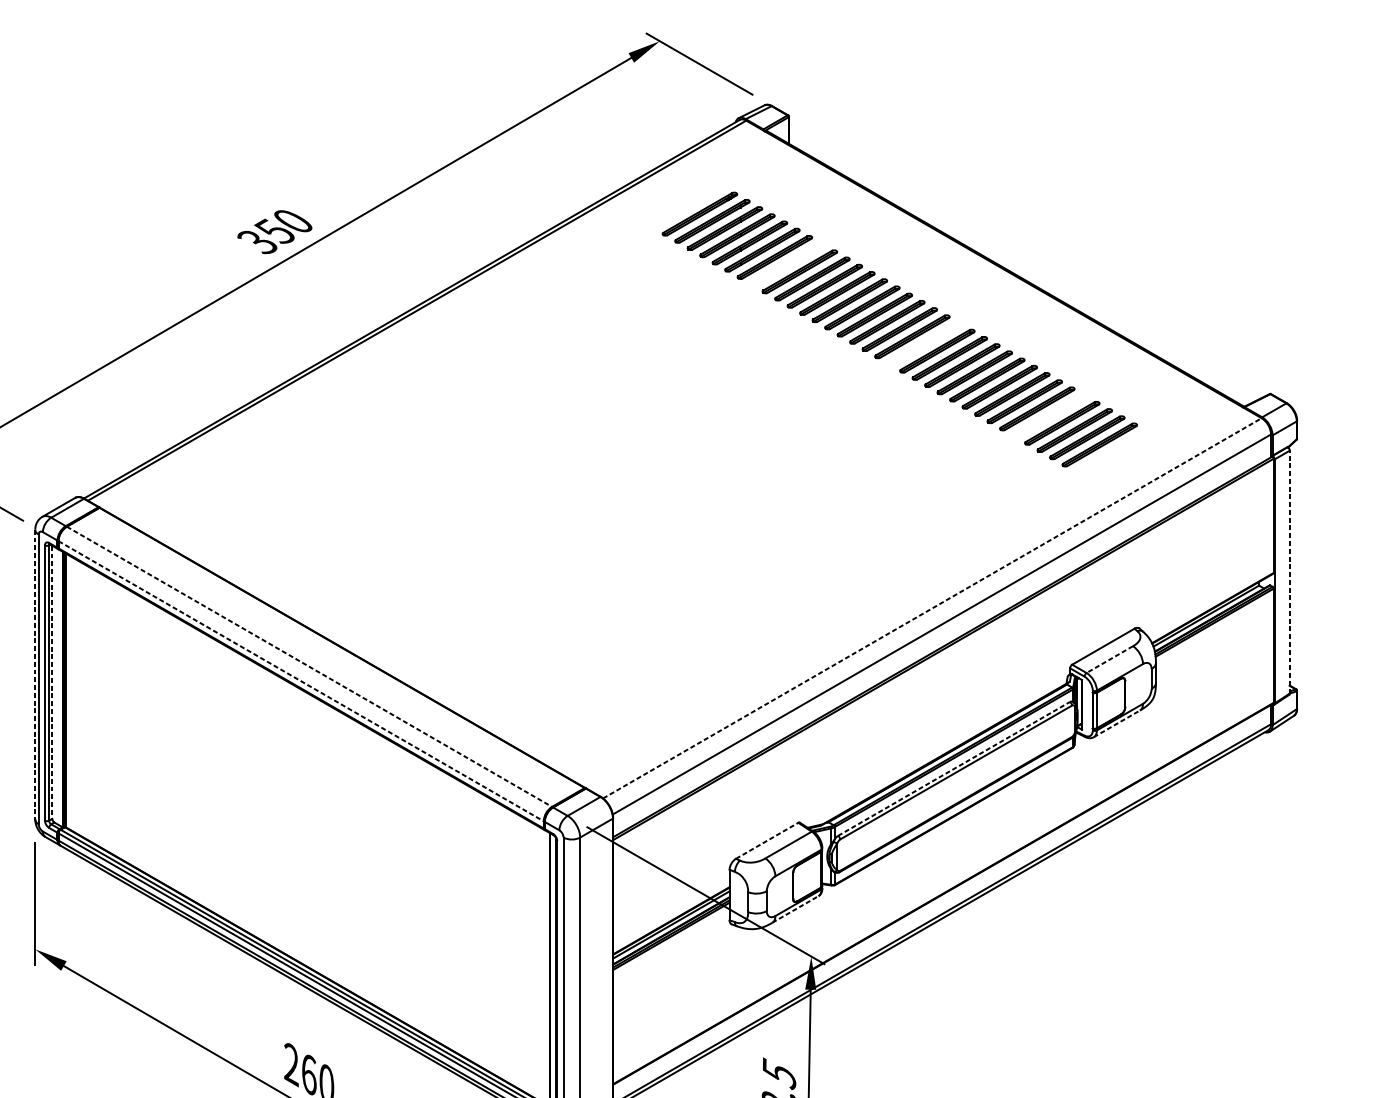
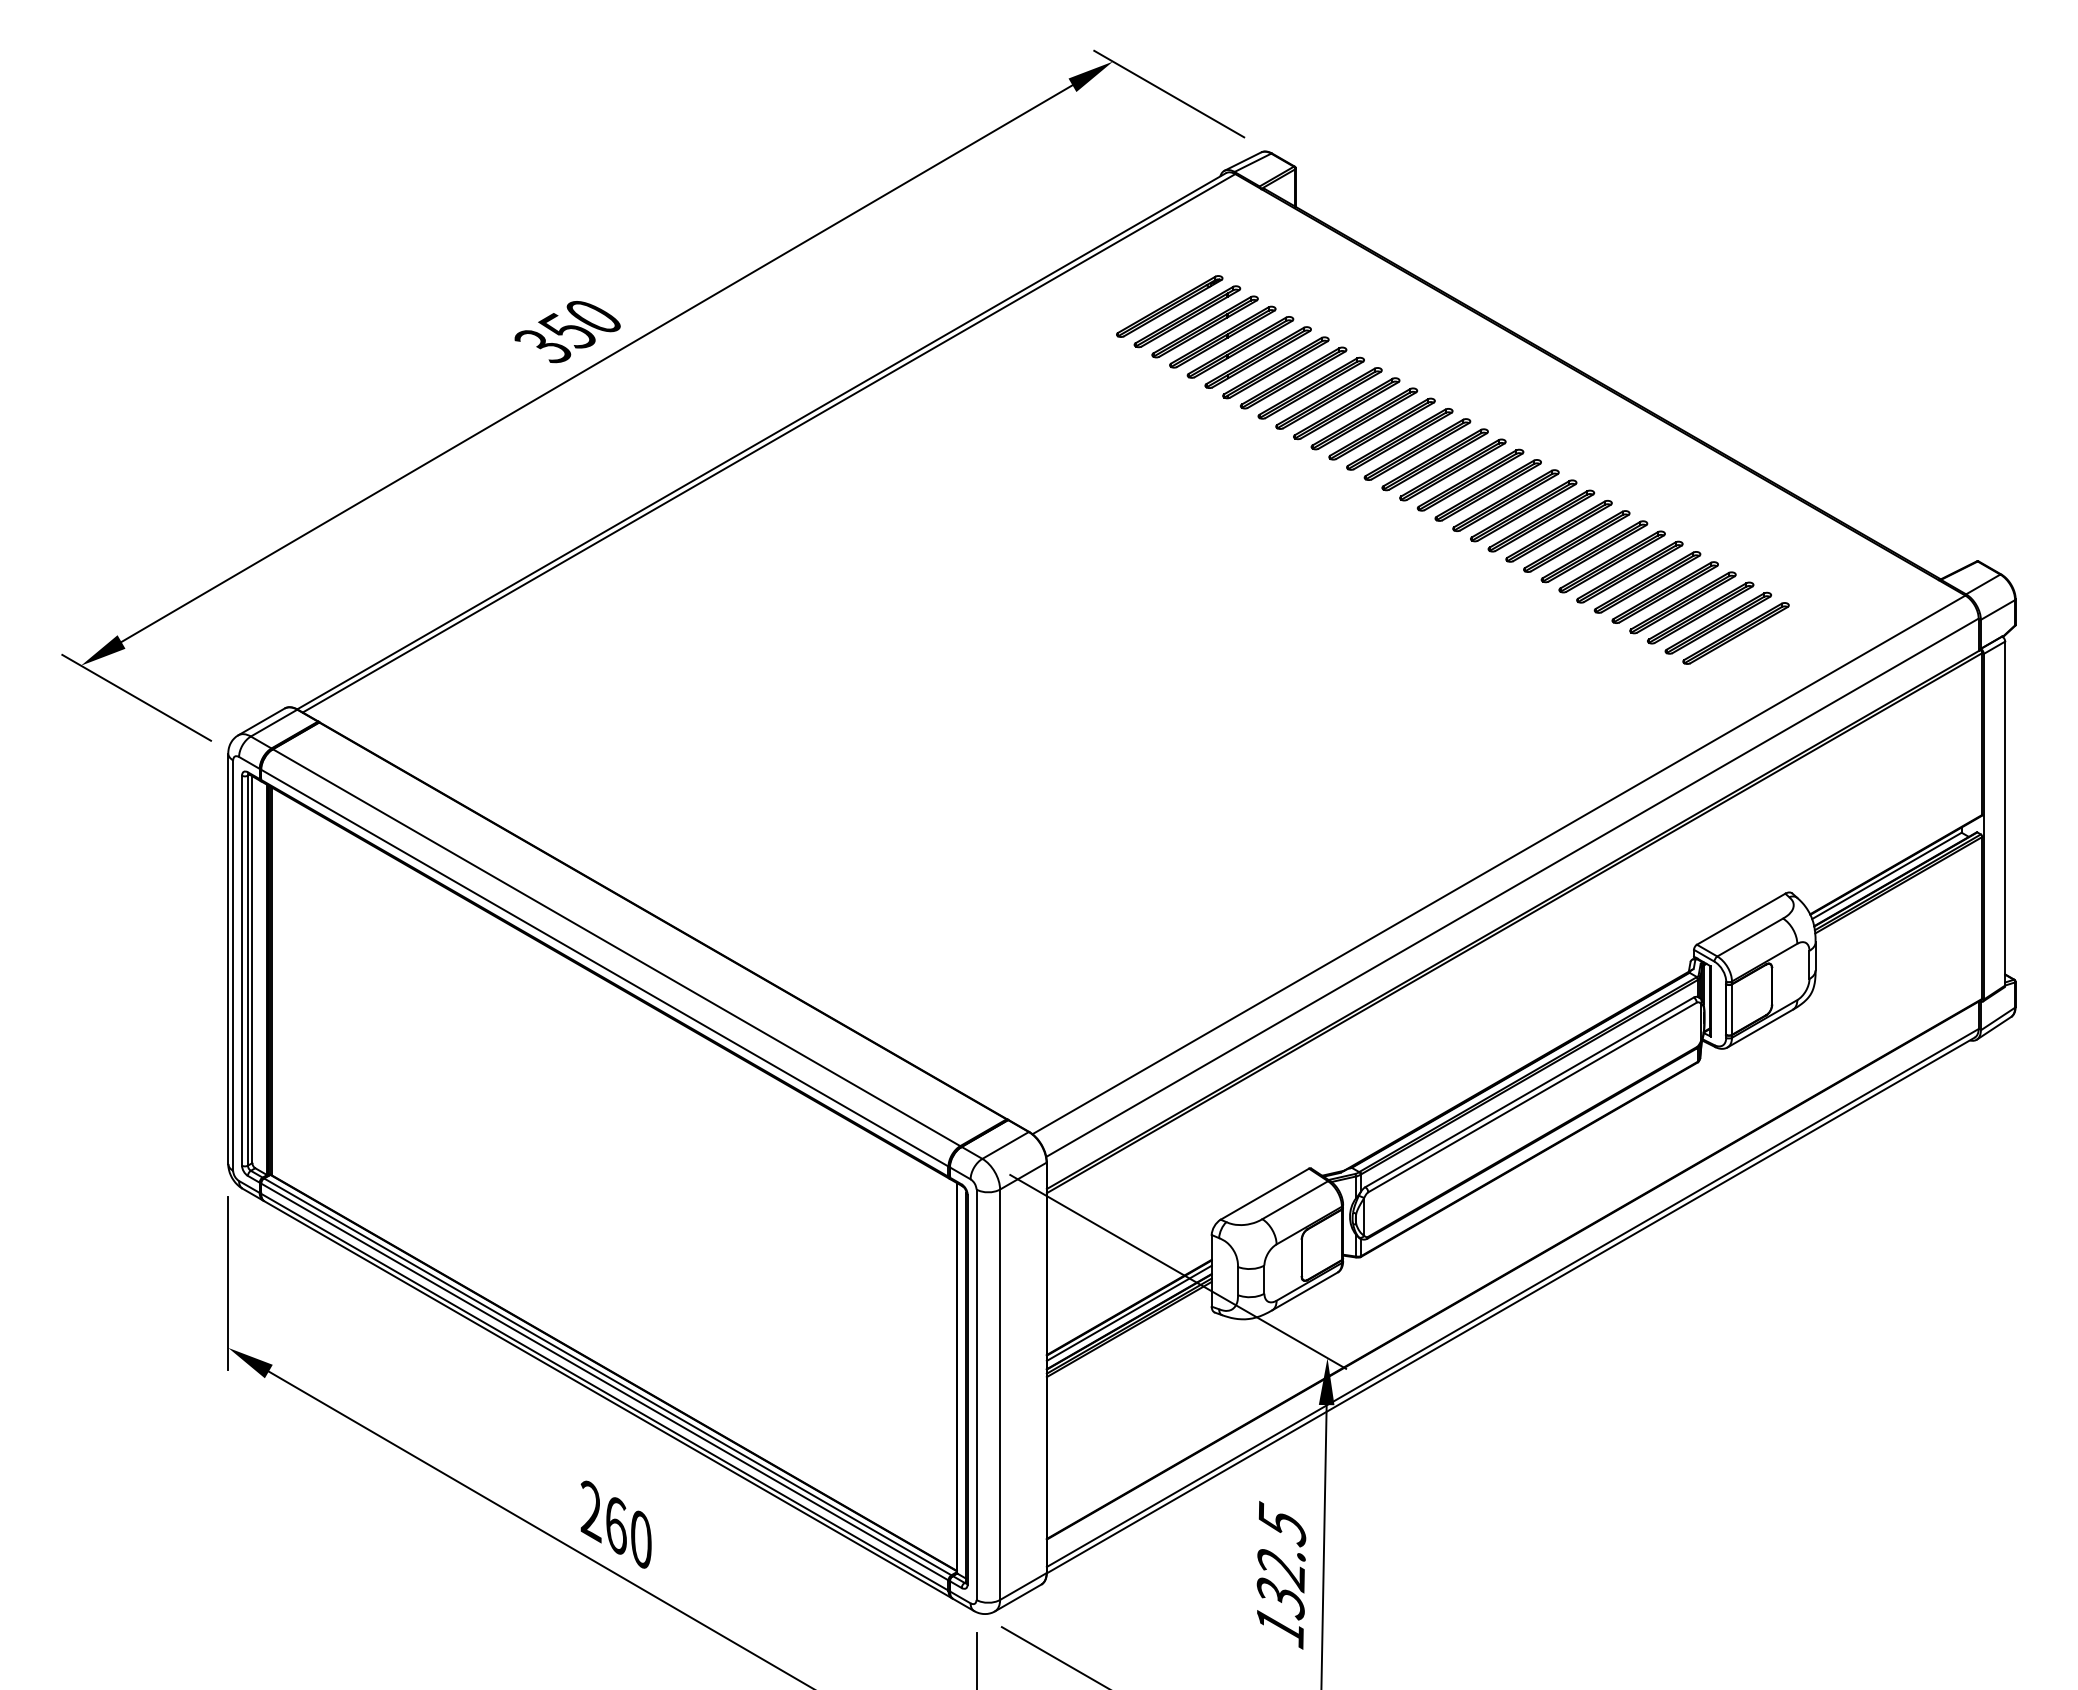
part: (787, 264) -> (1293, 377), added
part: (924, 344) -> (1487, 490), added
part: (1049, 416) -> (1664, 592), added
line: (1290, 572) -> (2005, 813), dashed -> solid
line: (932, 608) -> (1498, 864), dashed -> solid
line: (1109, 659) -> (1750, 937), dashed -> solid
line: (309, 666) -> (616, 947), dashed -> solid
line: (35, 675) -> (228, 959), dashed -> solid
line: (300, 681) -> (604, 968), dashed -> solid
line: (52, 682) -> (252, 970), dashed -> solid
line: (1117, 723) -> (1760, 1028), dashed -> solid
line: (953, 769) -> (1529, 1092), dashed -> solid
line: (767, 840) -> (1265, 1193), dashed -> solid
line: (795, 909) -> (1305, 1291), dashed -> solid

